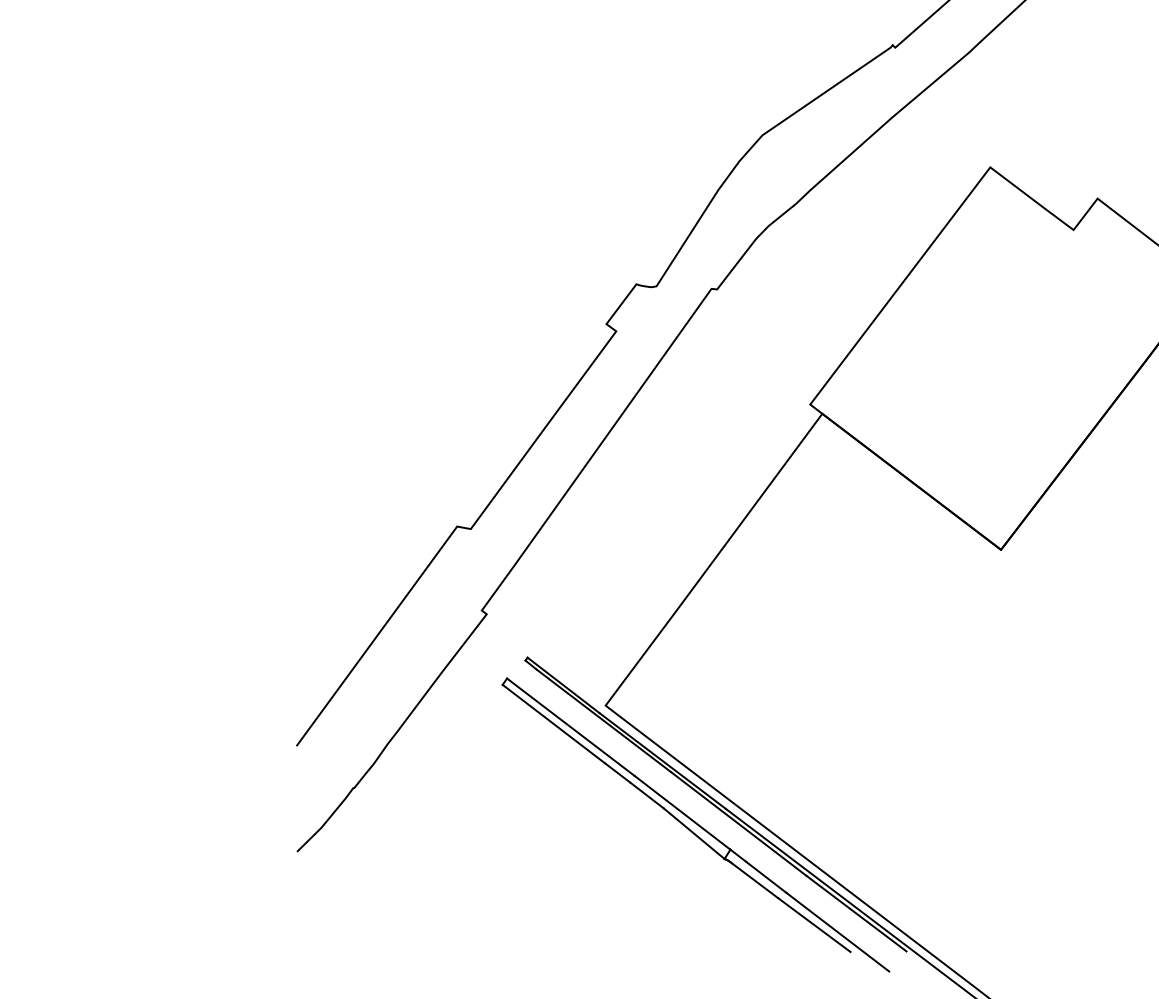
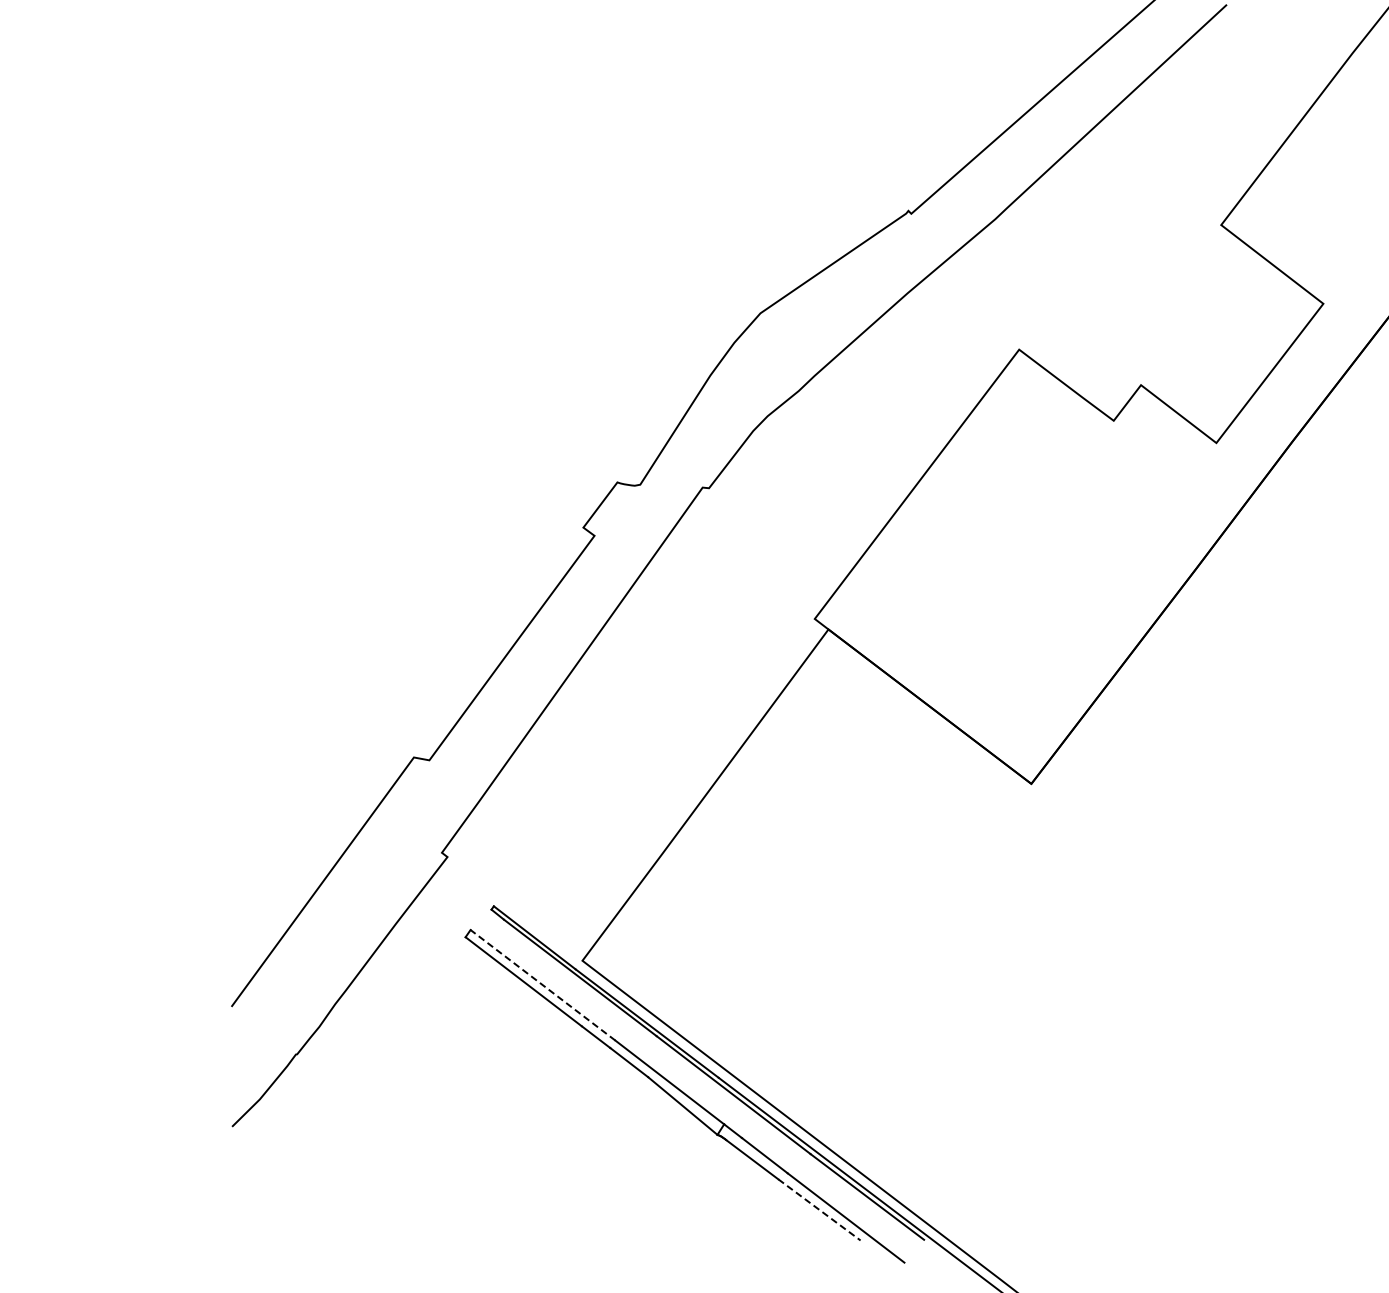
line: (570, 727) -> (542, 985), solid -> dashed
line: (814, 925) -> (819, 1210), solid -> dashed

